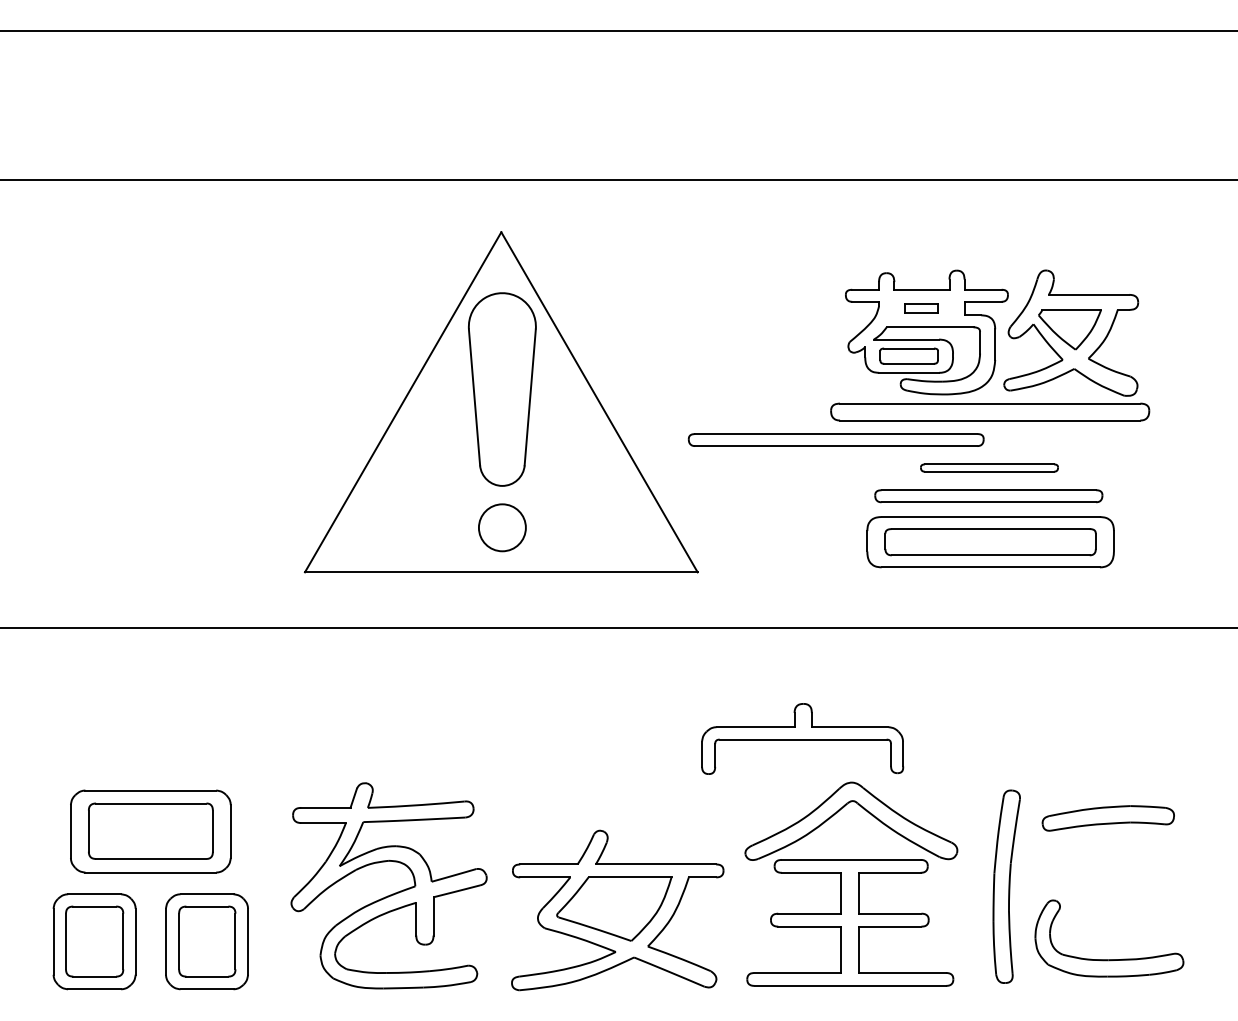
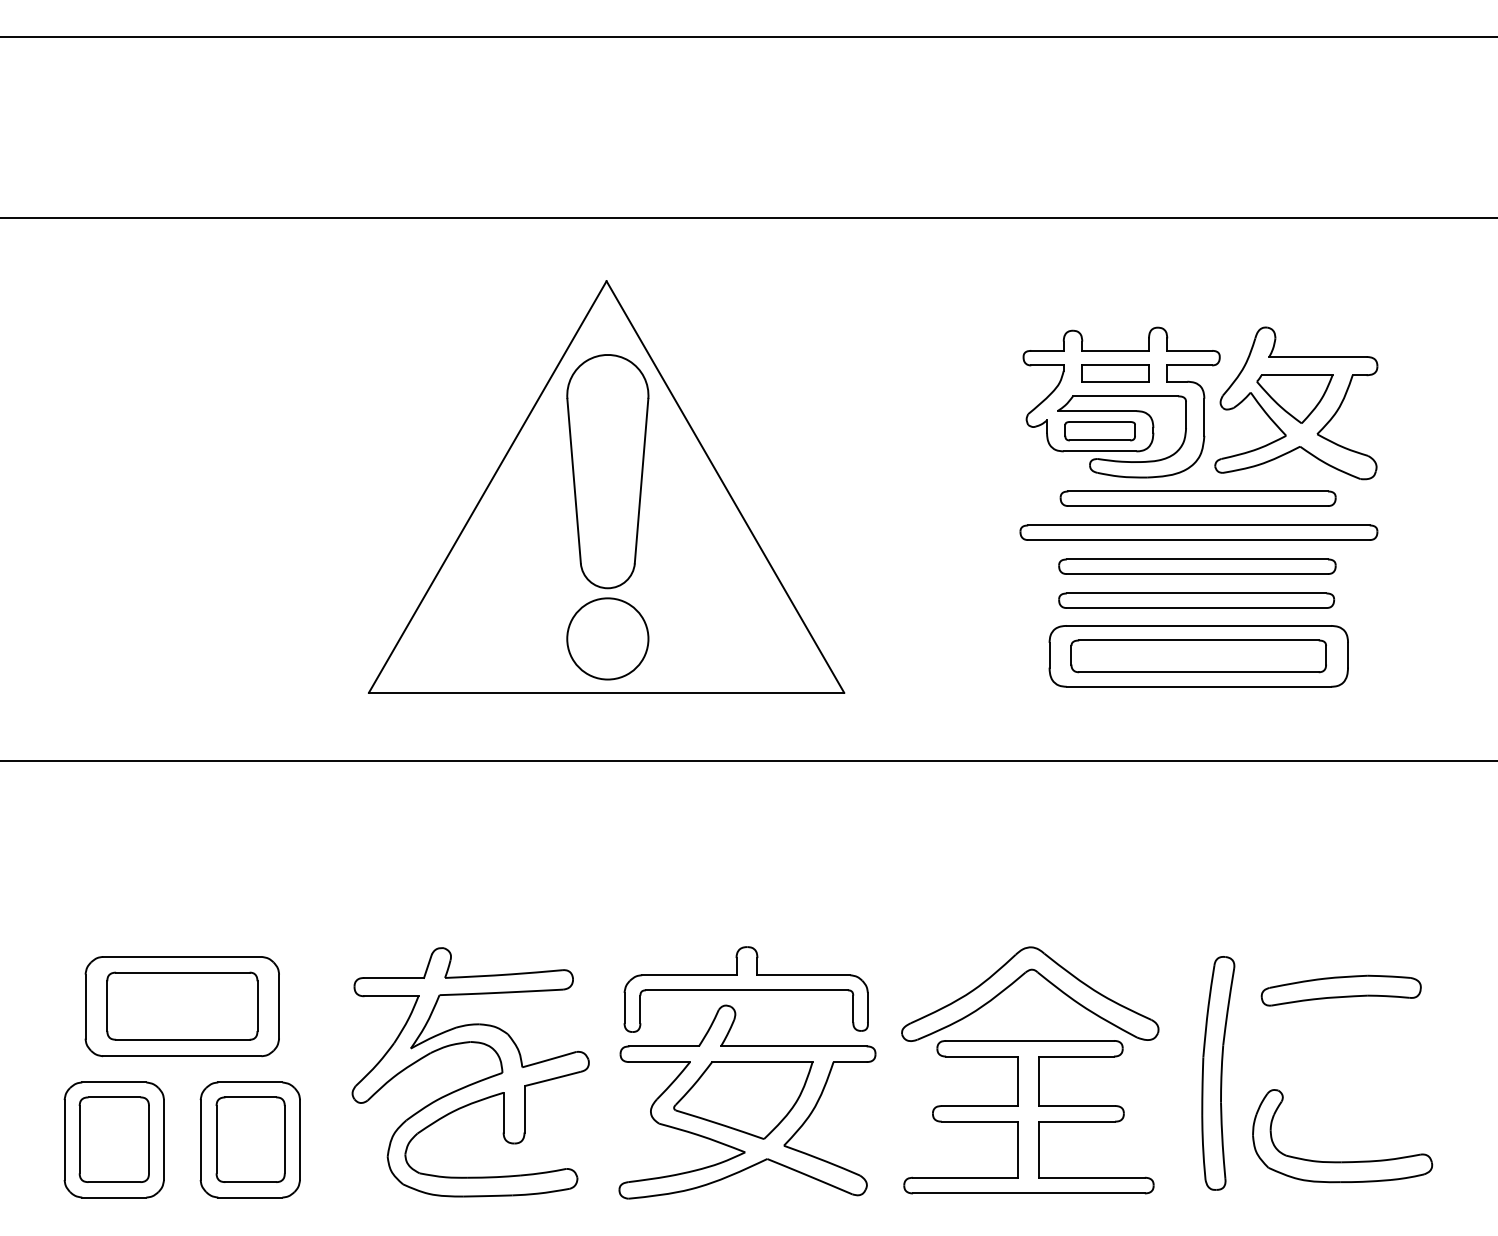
part: (921, 308) -> (1115, 373), size x1.67
part: (989, 411) -> (1197, 498), size x0.71
part: (835, 439) -> (1198, 532), moved
part: (989, 467) -> (1197, 566), size x1.67
circle: (502, 527) -> (607, 638), size x1.43
part: (802, 738) -> (745, 989), moved

